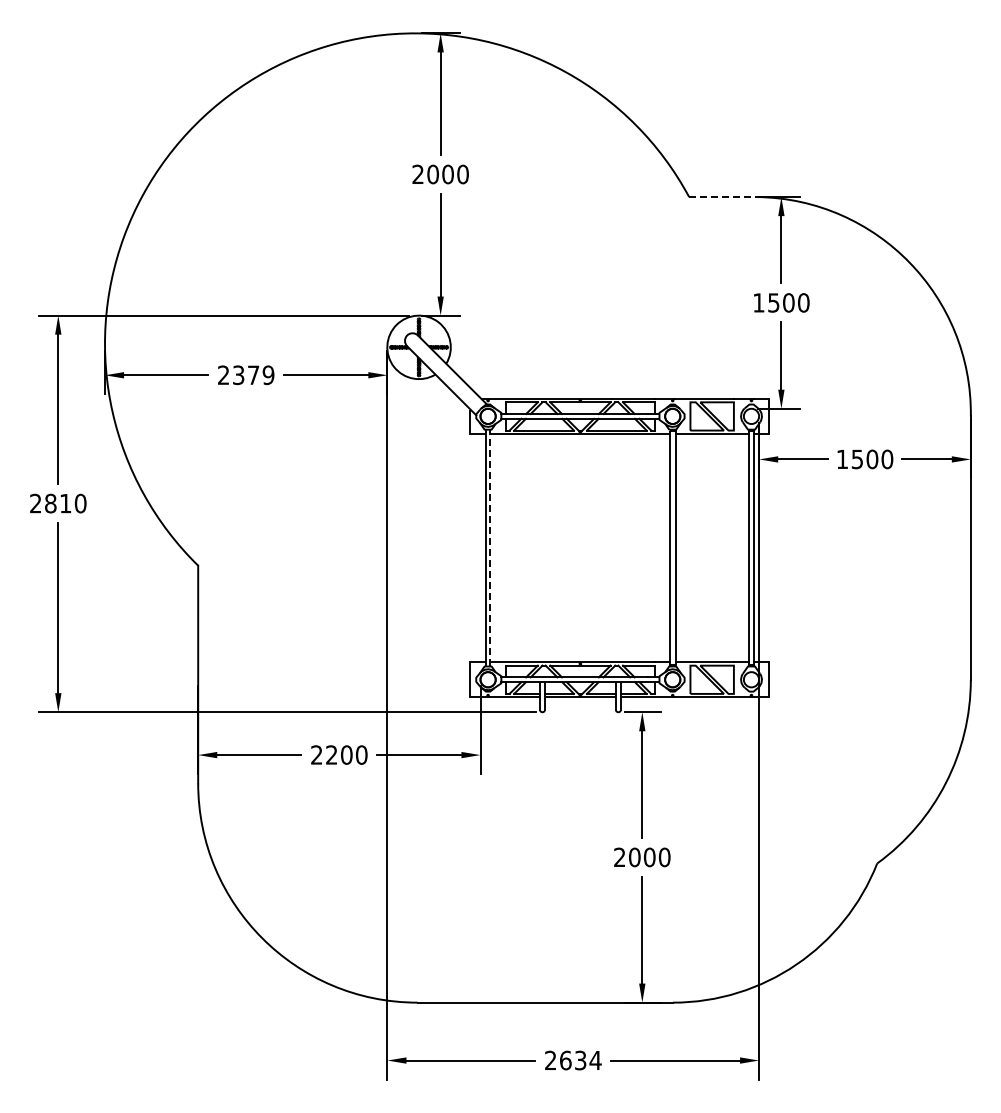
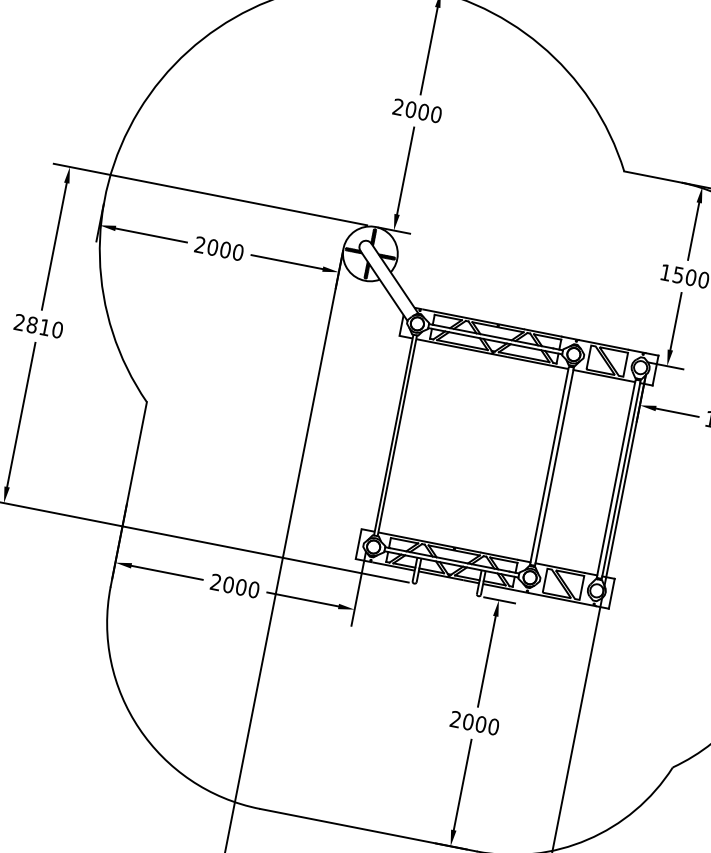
line: (723, 197) -> (653, 177), dashed -> solid
text: (253, 375) -> (225, 250), 2379 -> 2000
line: (490, 547) -> (397, 435), dashed -> solid
text: (331, 754) -> (228, 584), 2200 -> 2000

